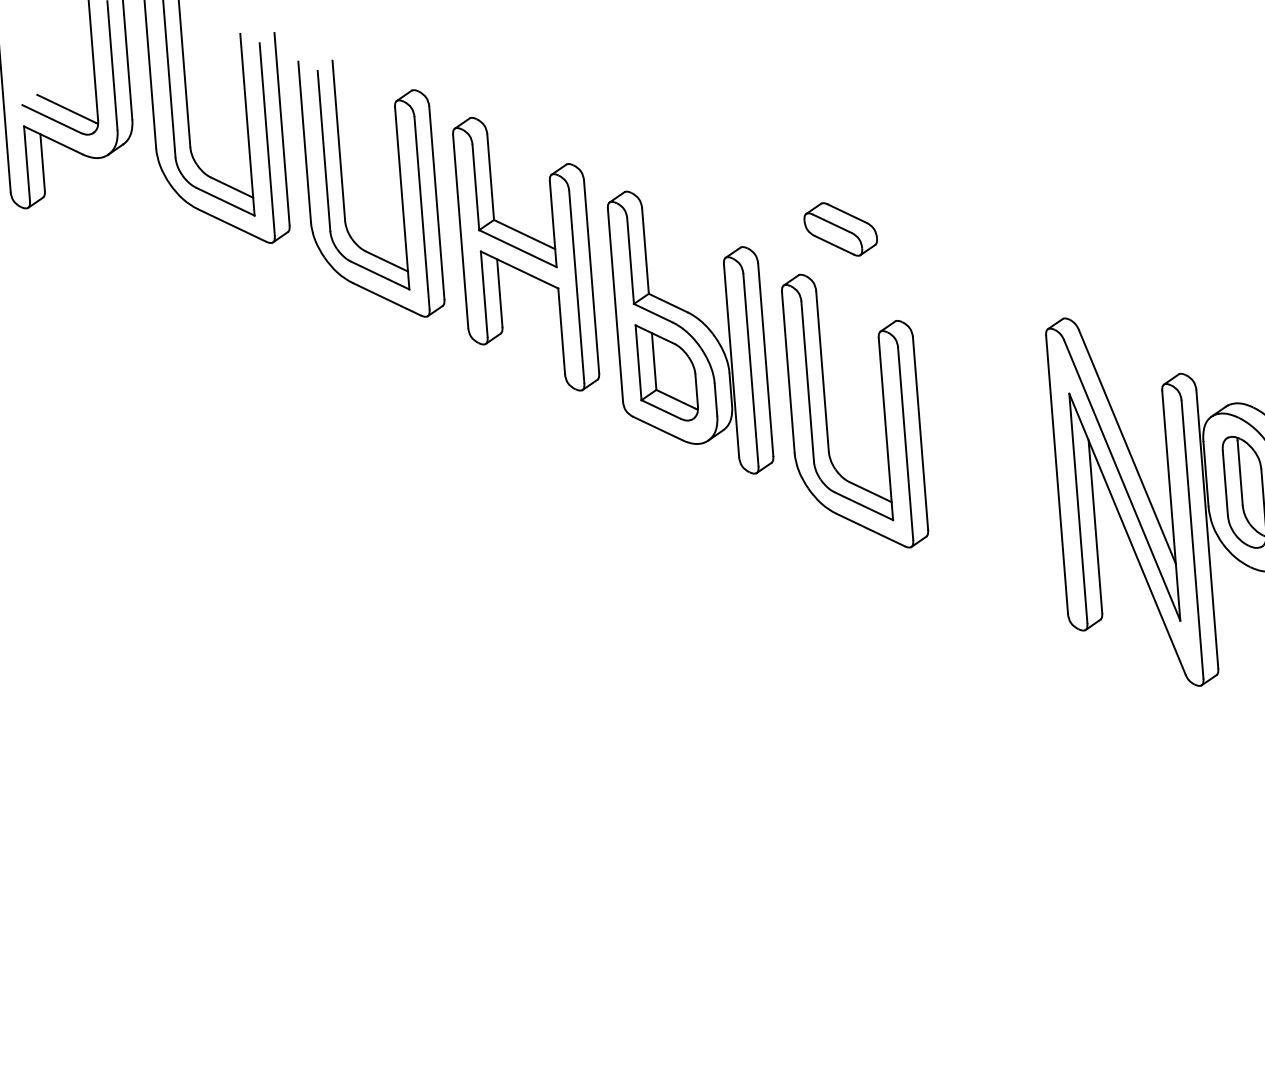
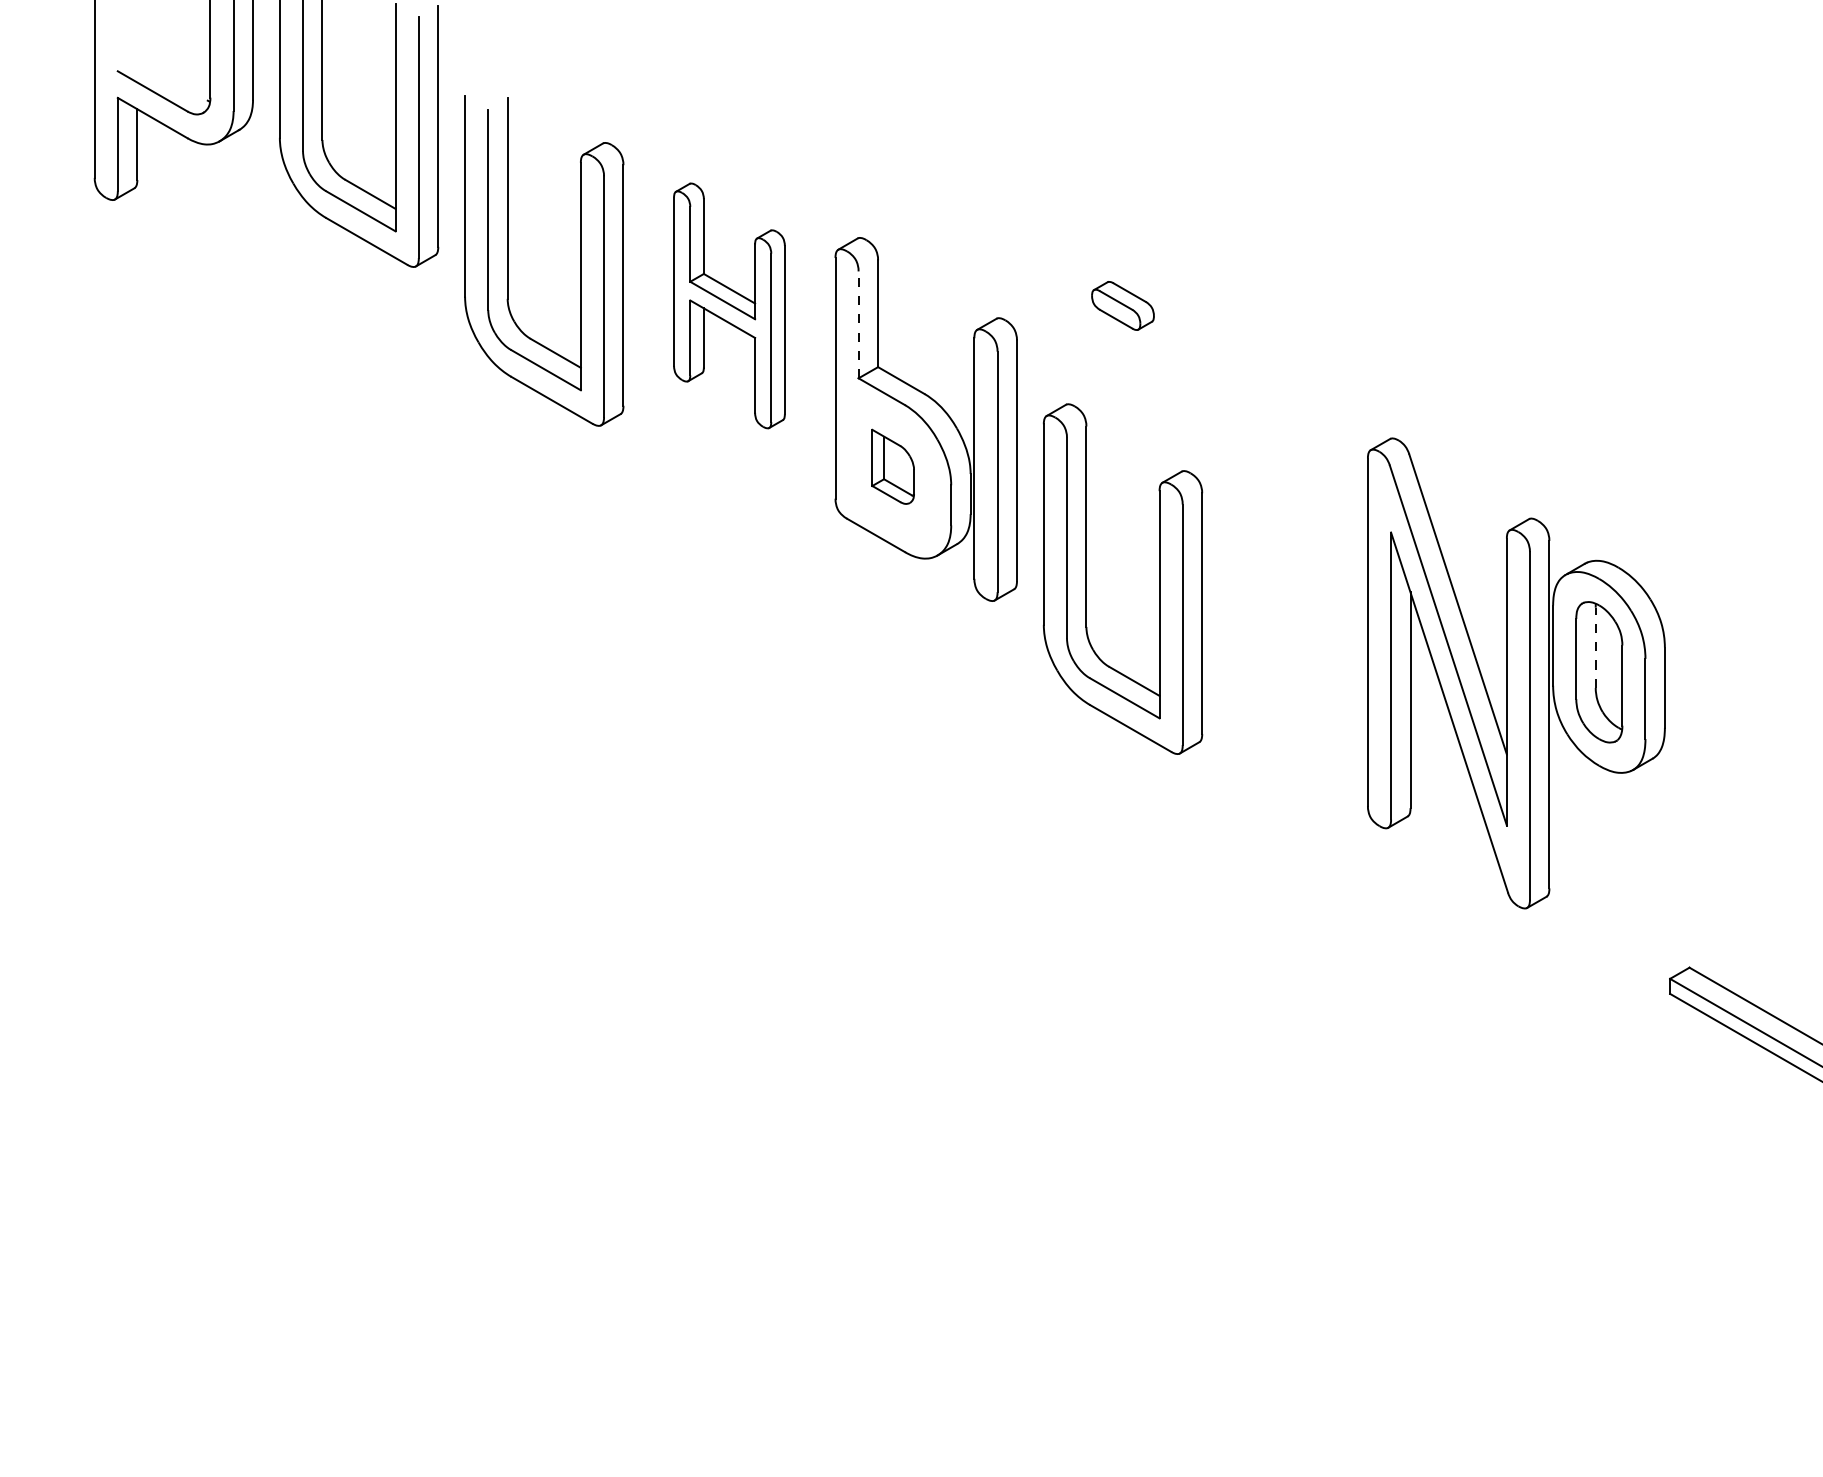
line: (65, 109) -> (171, 80), removed
part: (343, 190) -> (508, 260), moved
part: (840, 229) -> (1122, 305), size x0.7
part: (526, 253) -> (729, 305), size x0.7
line: (630, 260) -> (858, 324), solid -> dashed
part: (666, 372) -> (892, 466), size x0.6
part: (884, 408) -> (1159, 578), moved
line: (1239, 472) -> (1595, 647), solid -> dashed

